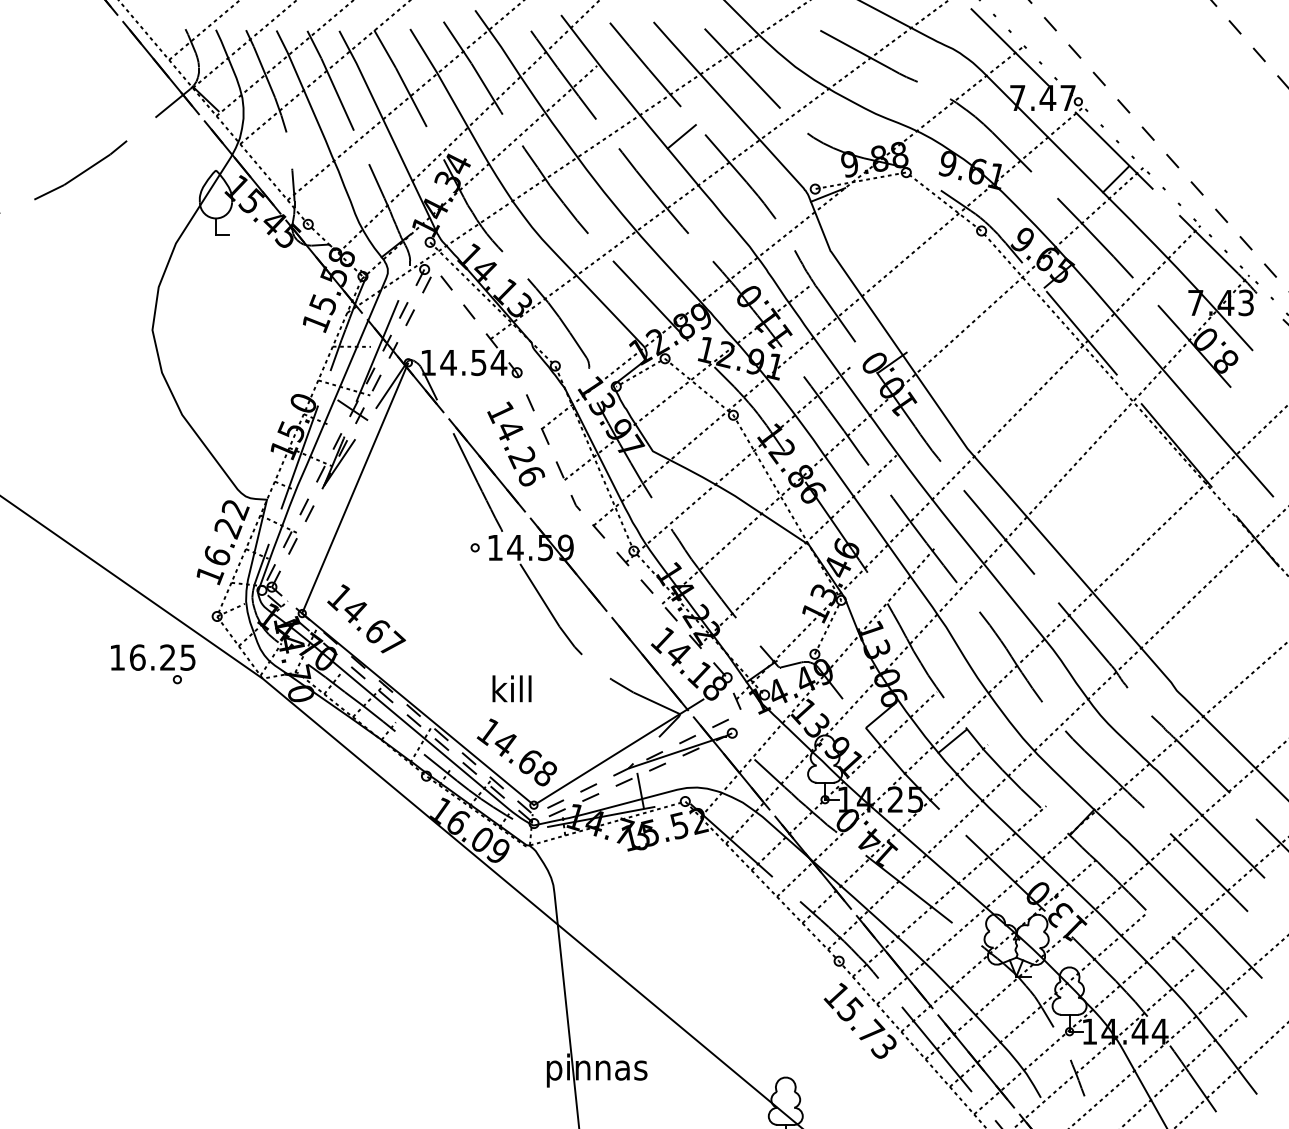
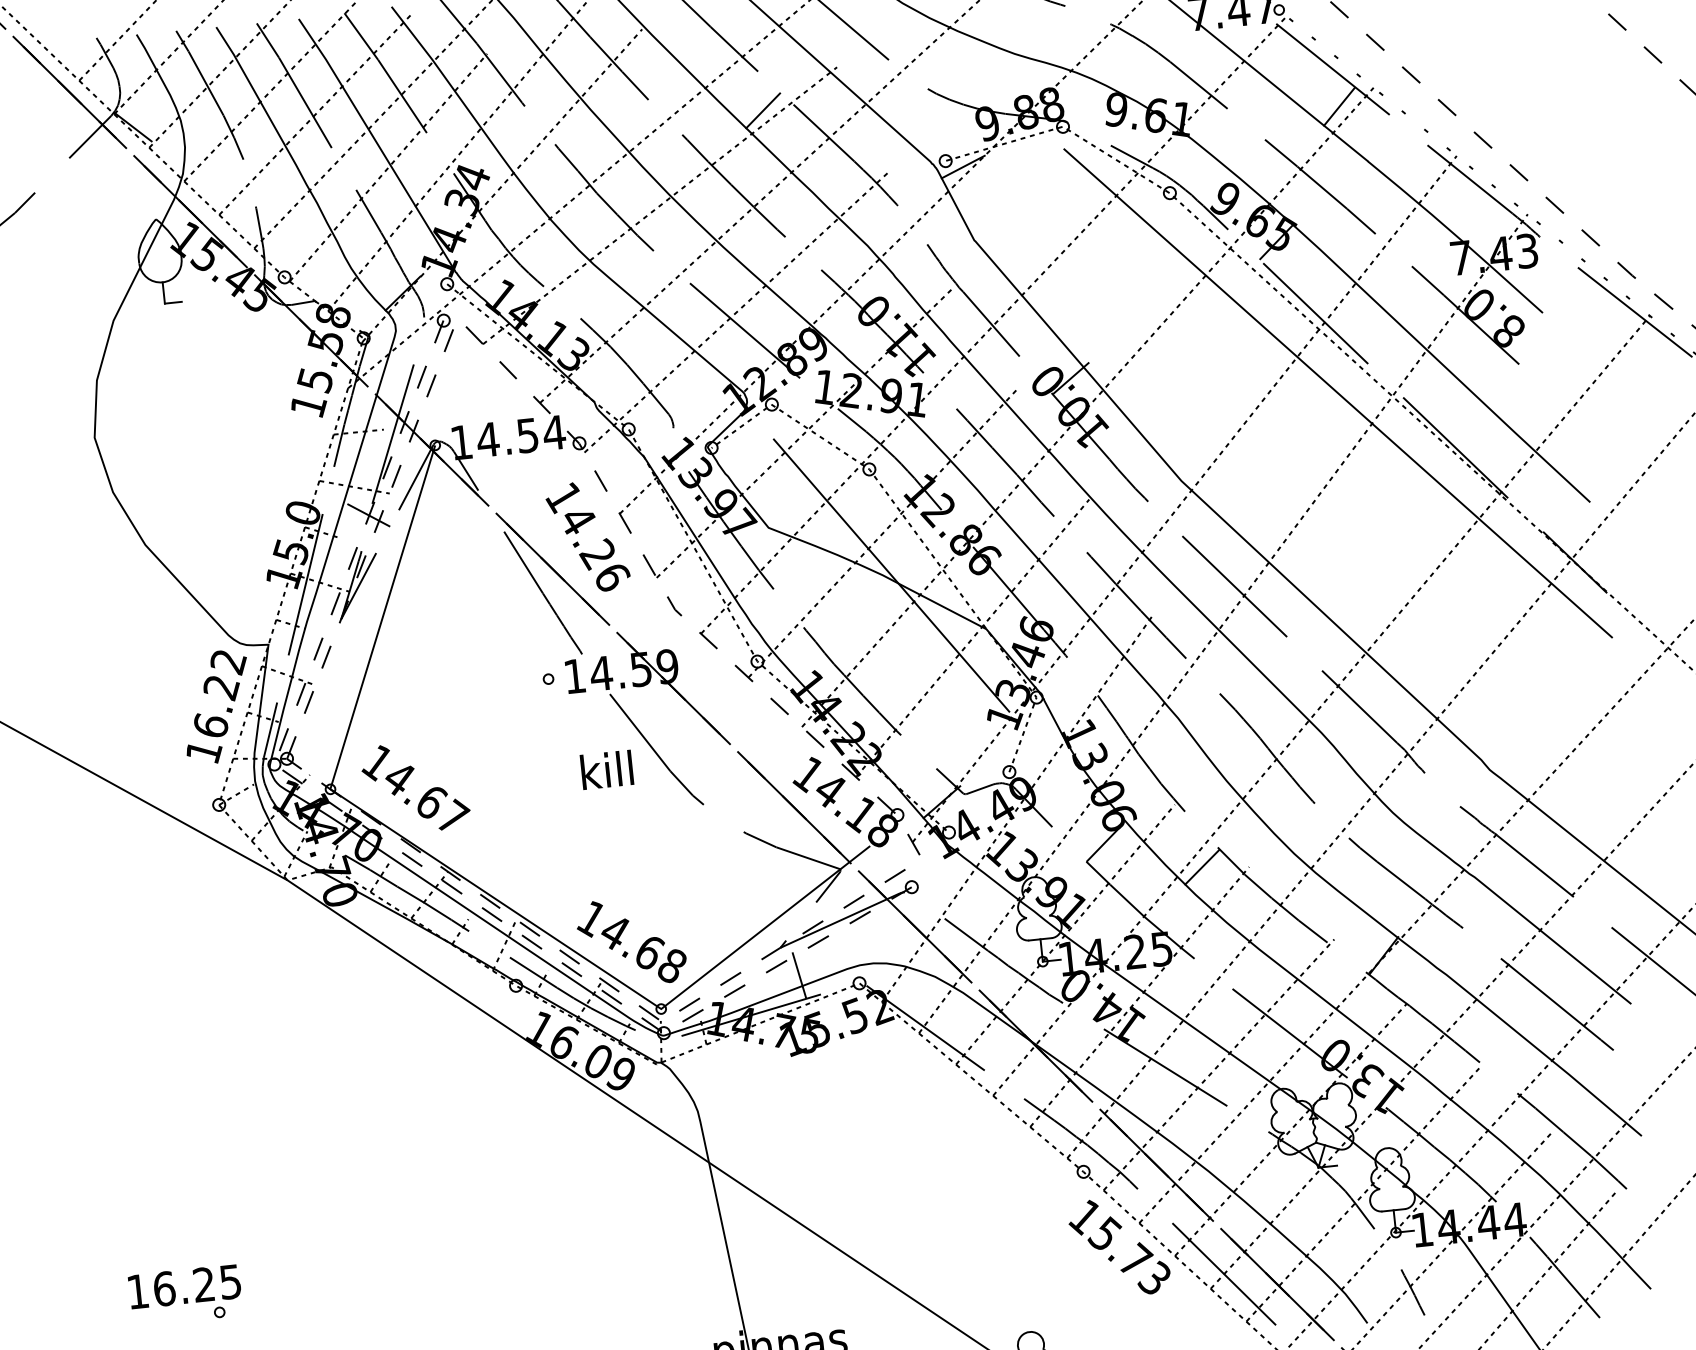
line: (344, 103) -> (315, 113), added
line: (394, 149) -> (387, 167), added
line: (596, 199) -> (659, 204), added
line: (646, 286) -> (737, 312), added
line: (1092, 394) -> (1338, 392), added
line: (741, 496) -> (891, 574), added
part: (153, 664) -> (186, 1295), moved
text: (511, 688) -> (606, 769), moved

